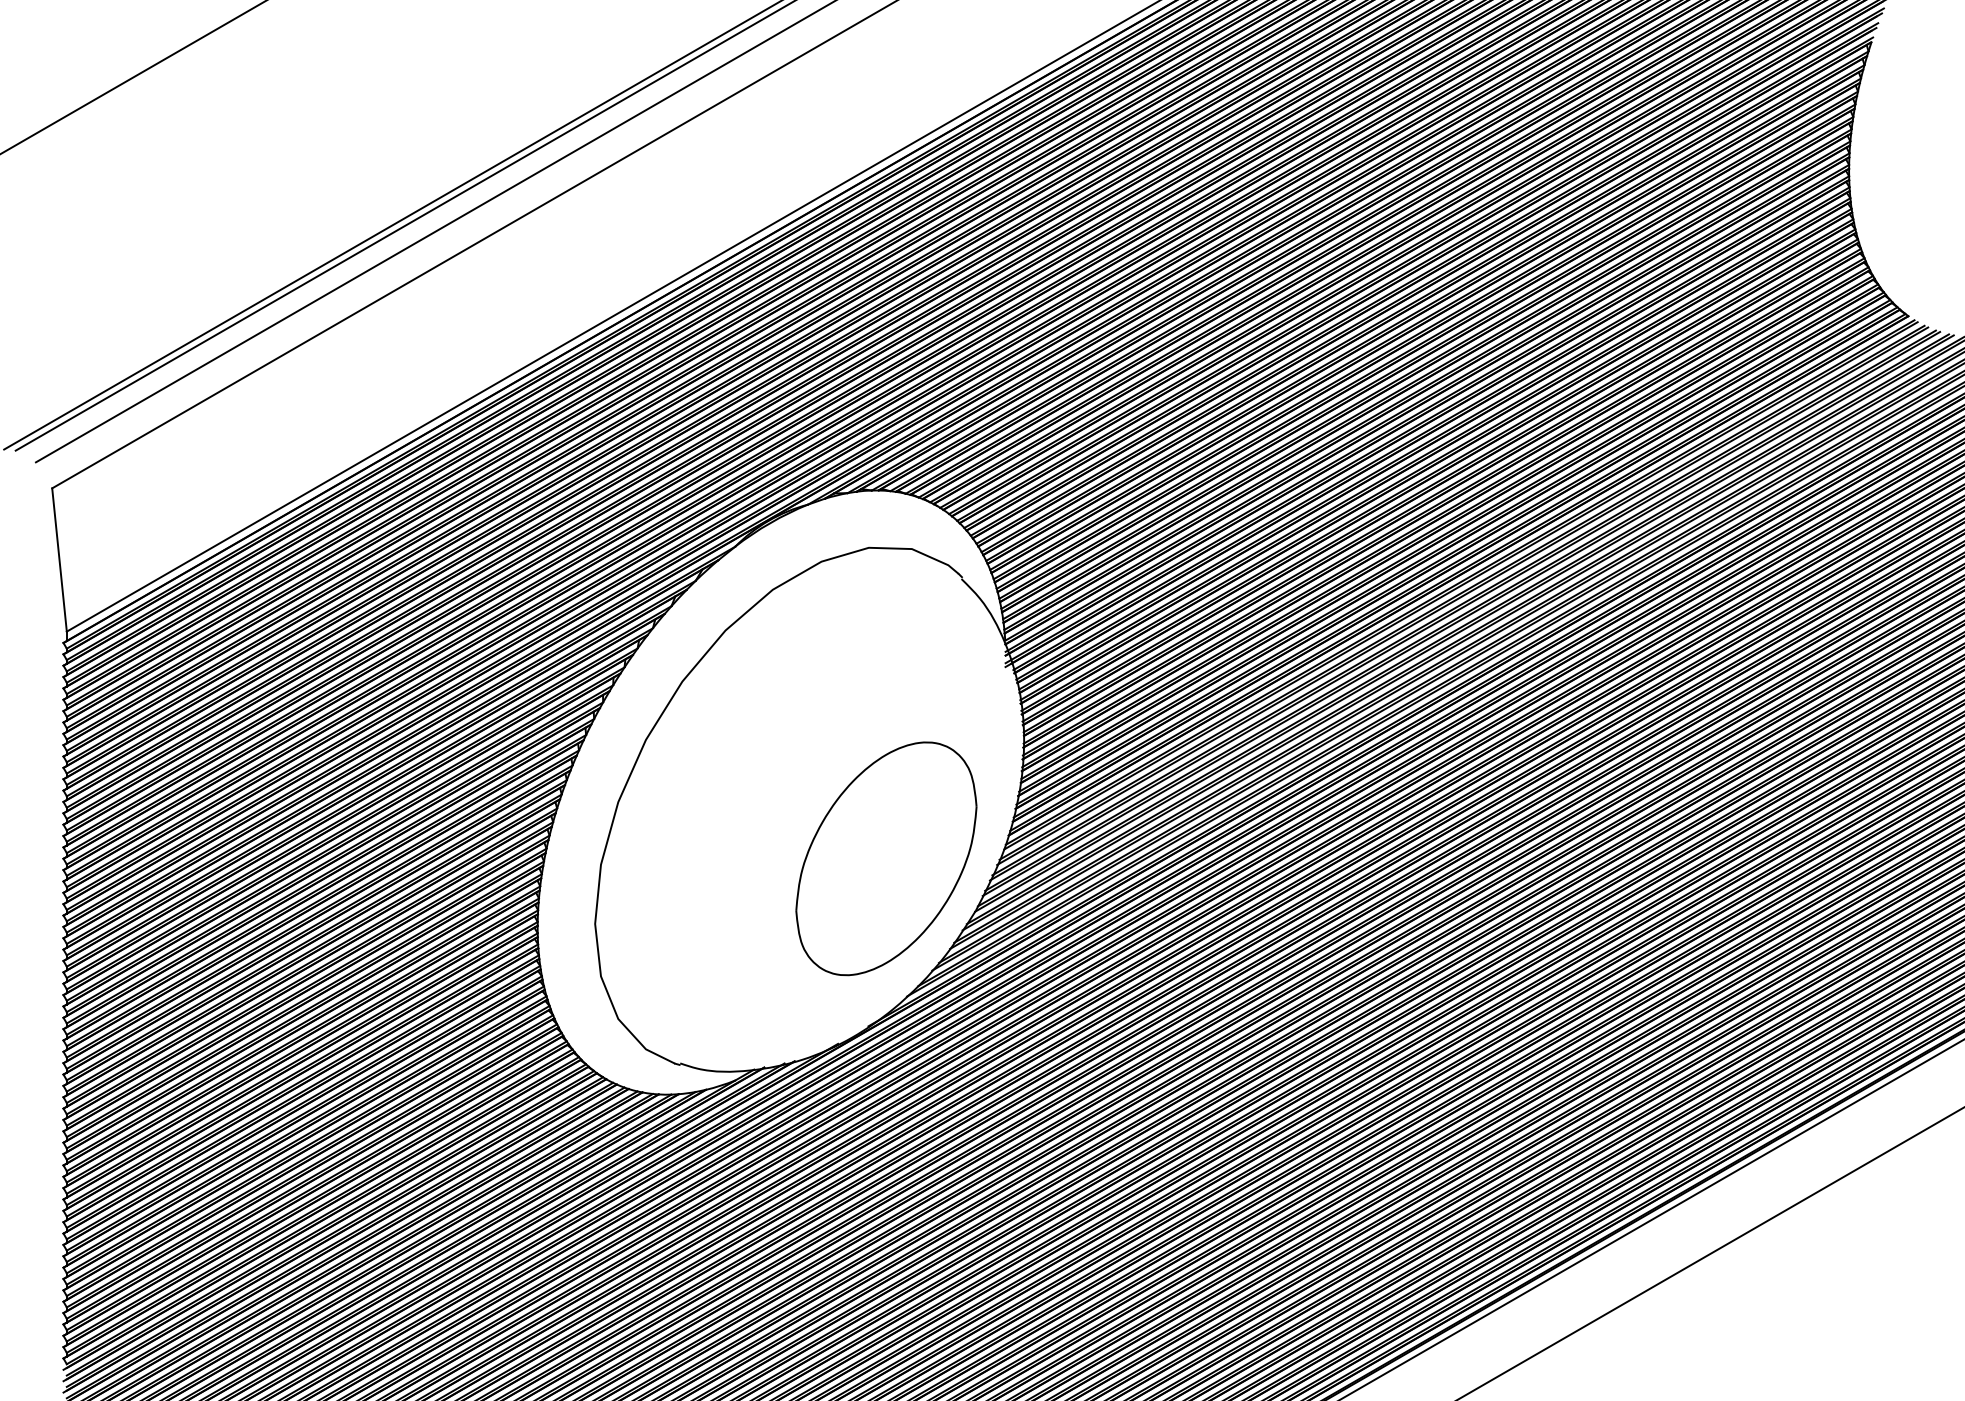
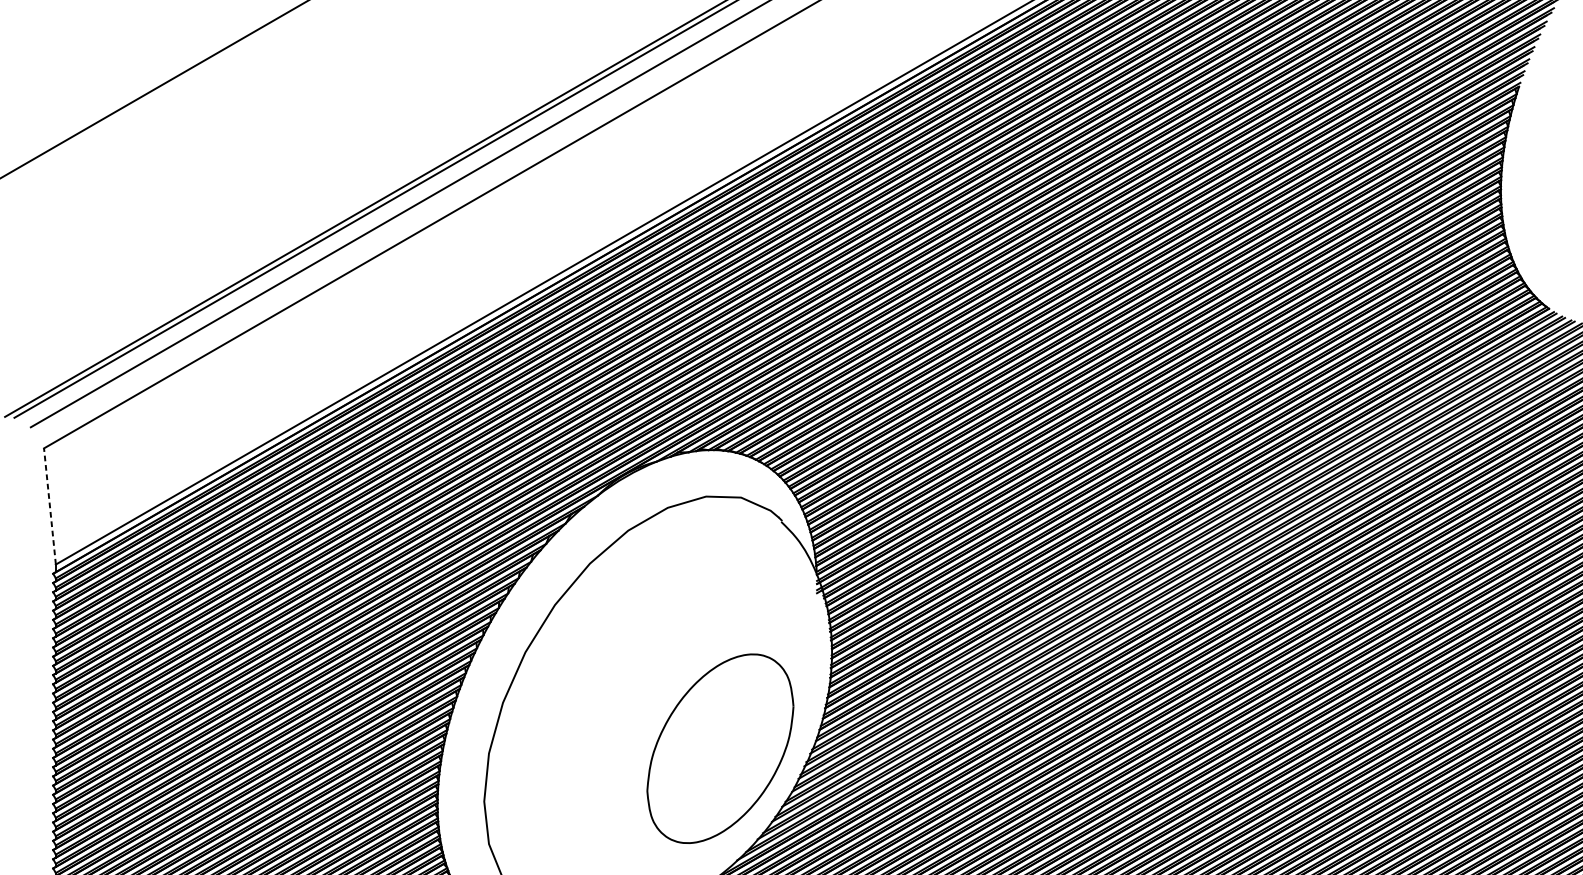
line: (59, 559) -> (49, 506), solid -> dashed

